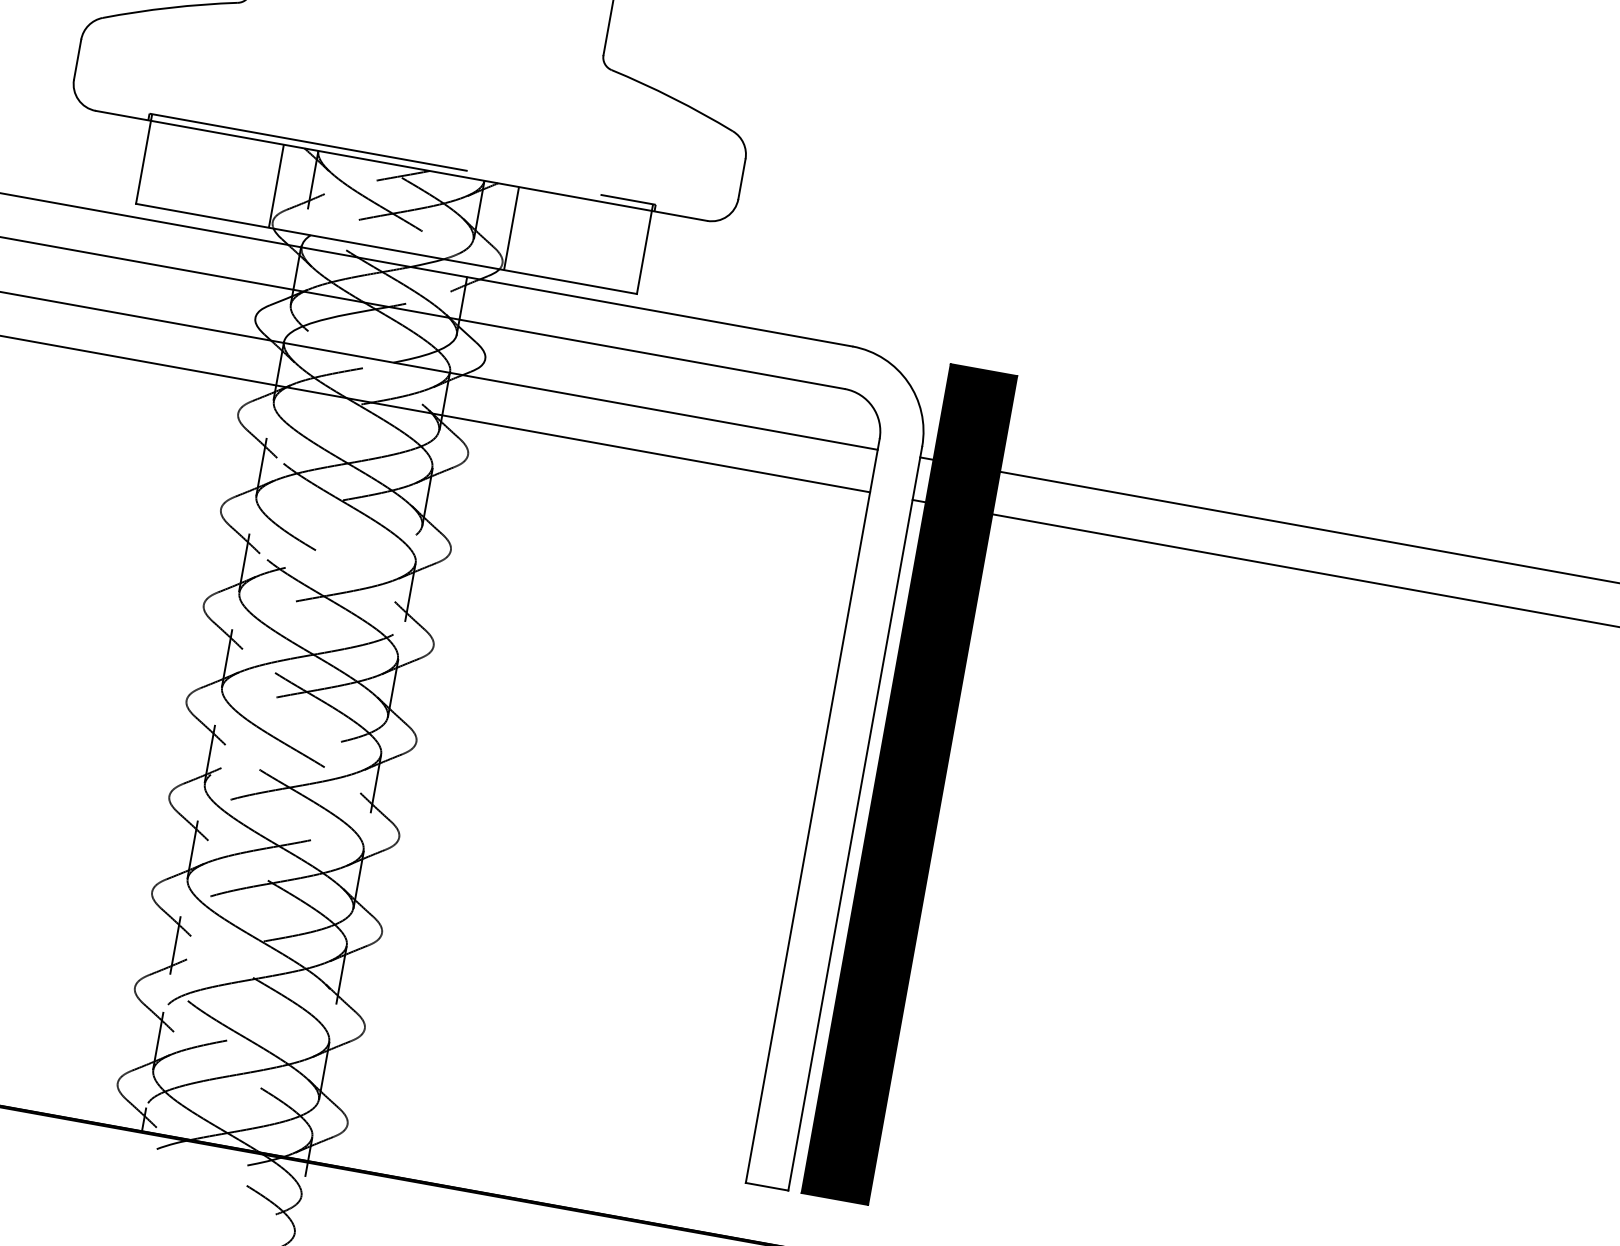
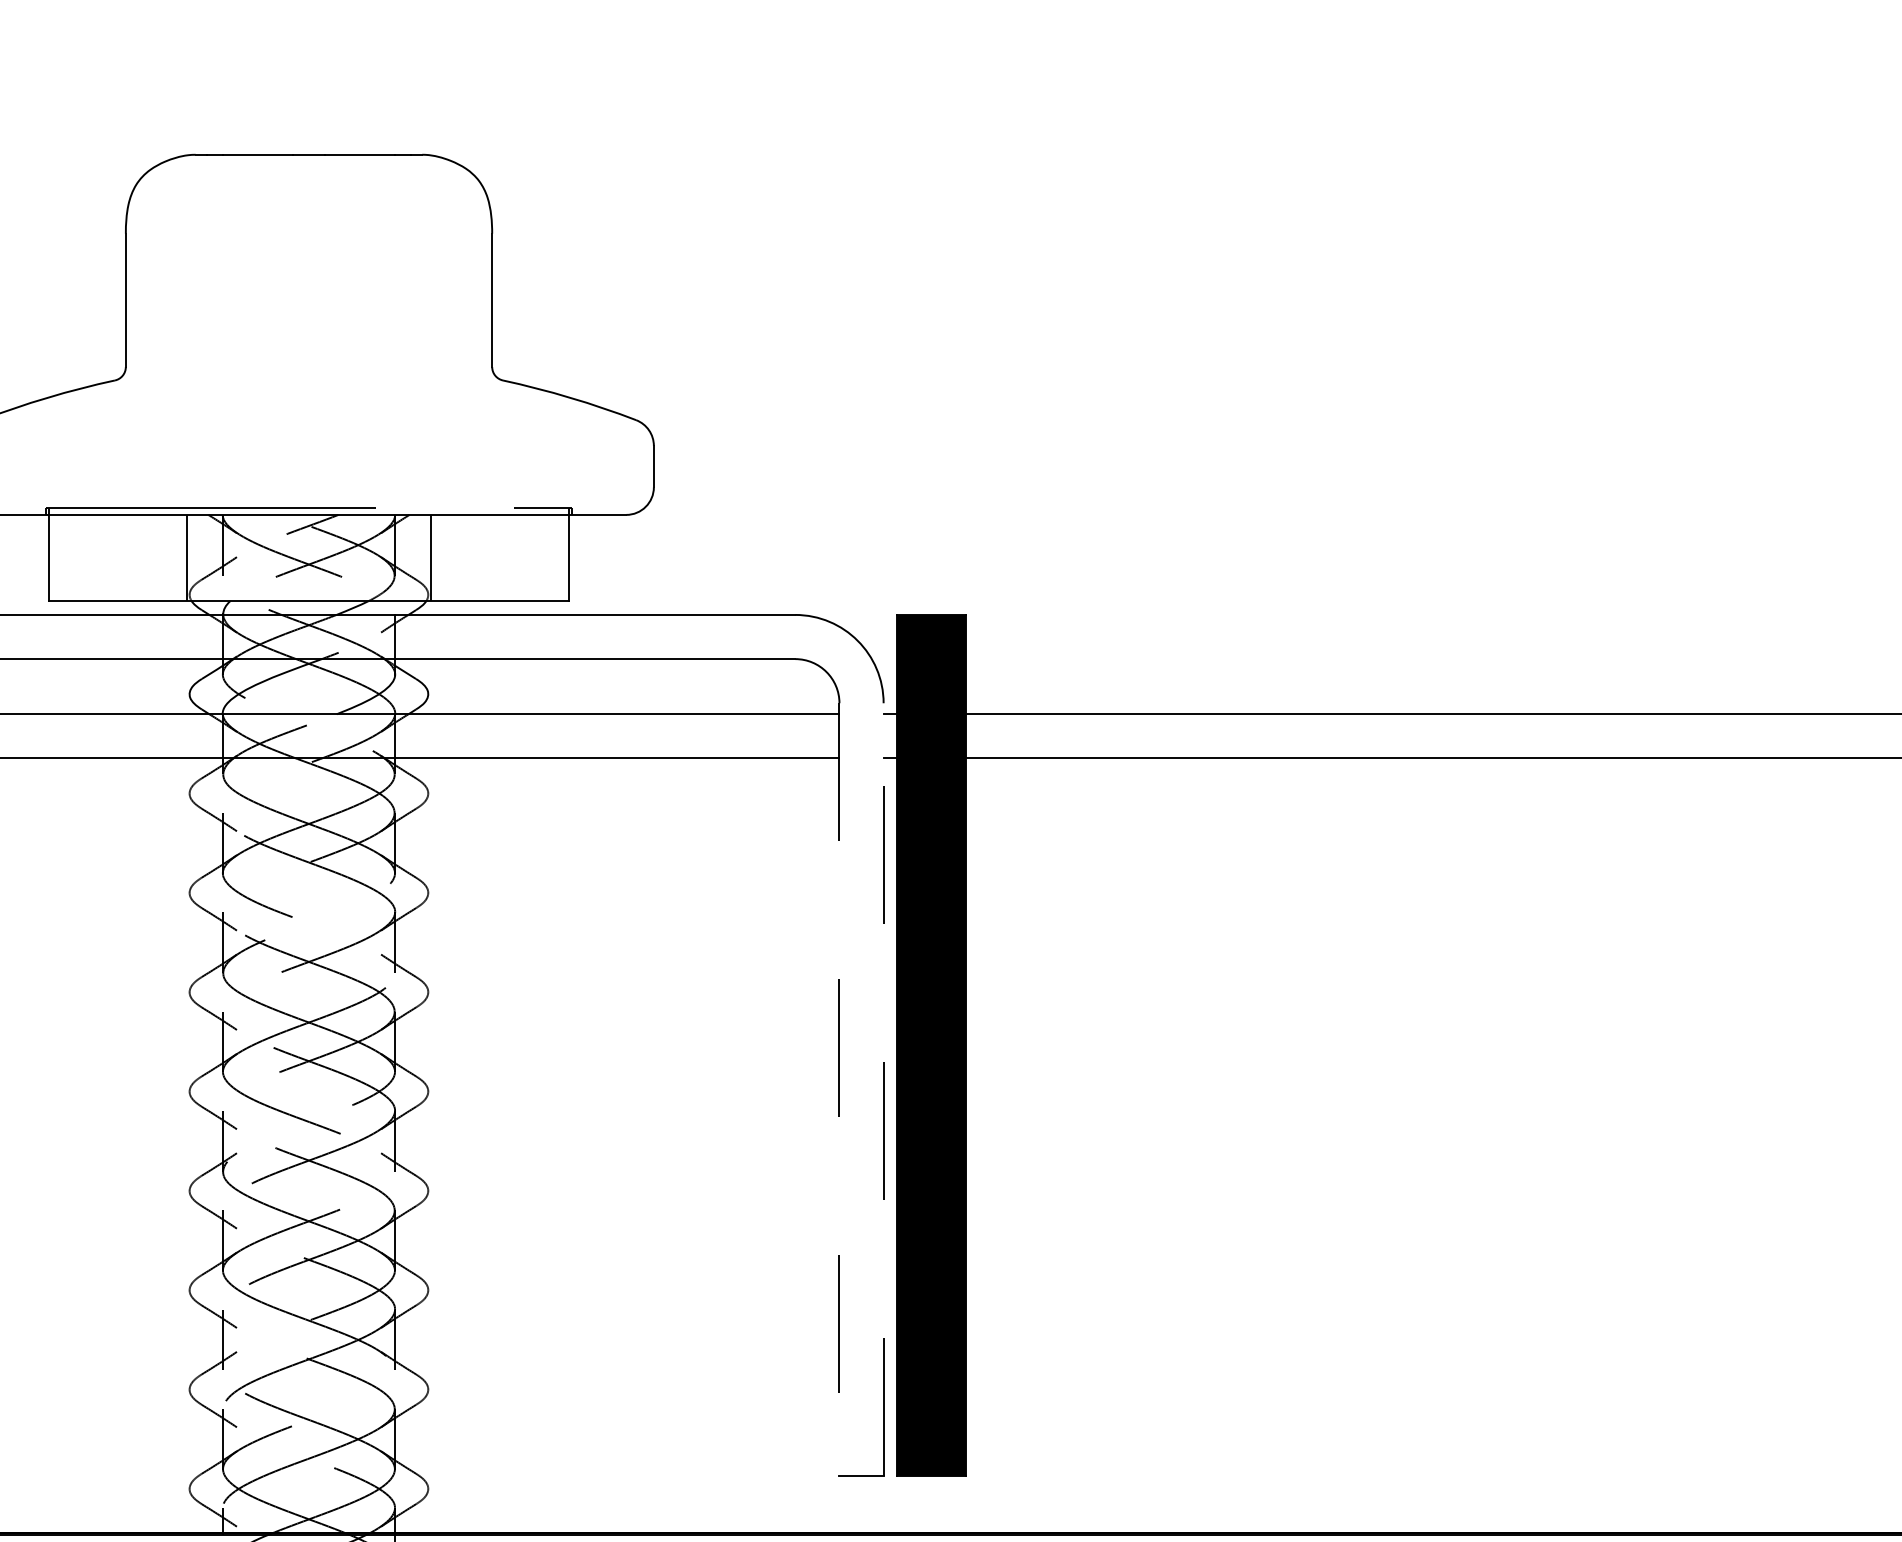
line: (812, 811) -> (839, 1089), solid -> dashed
line: (855, 817) -> (883, 1088), solid -> dashed

